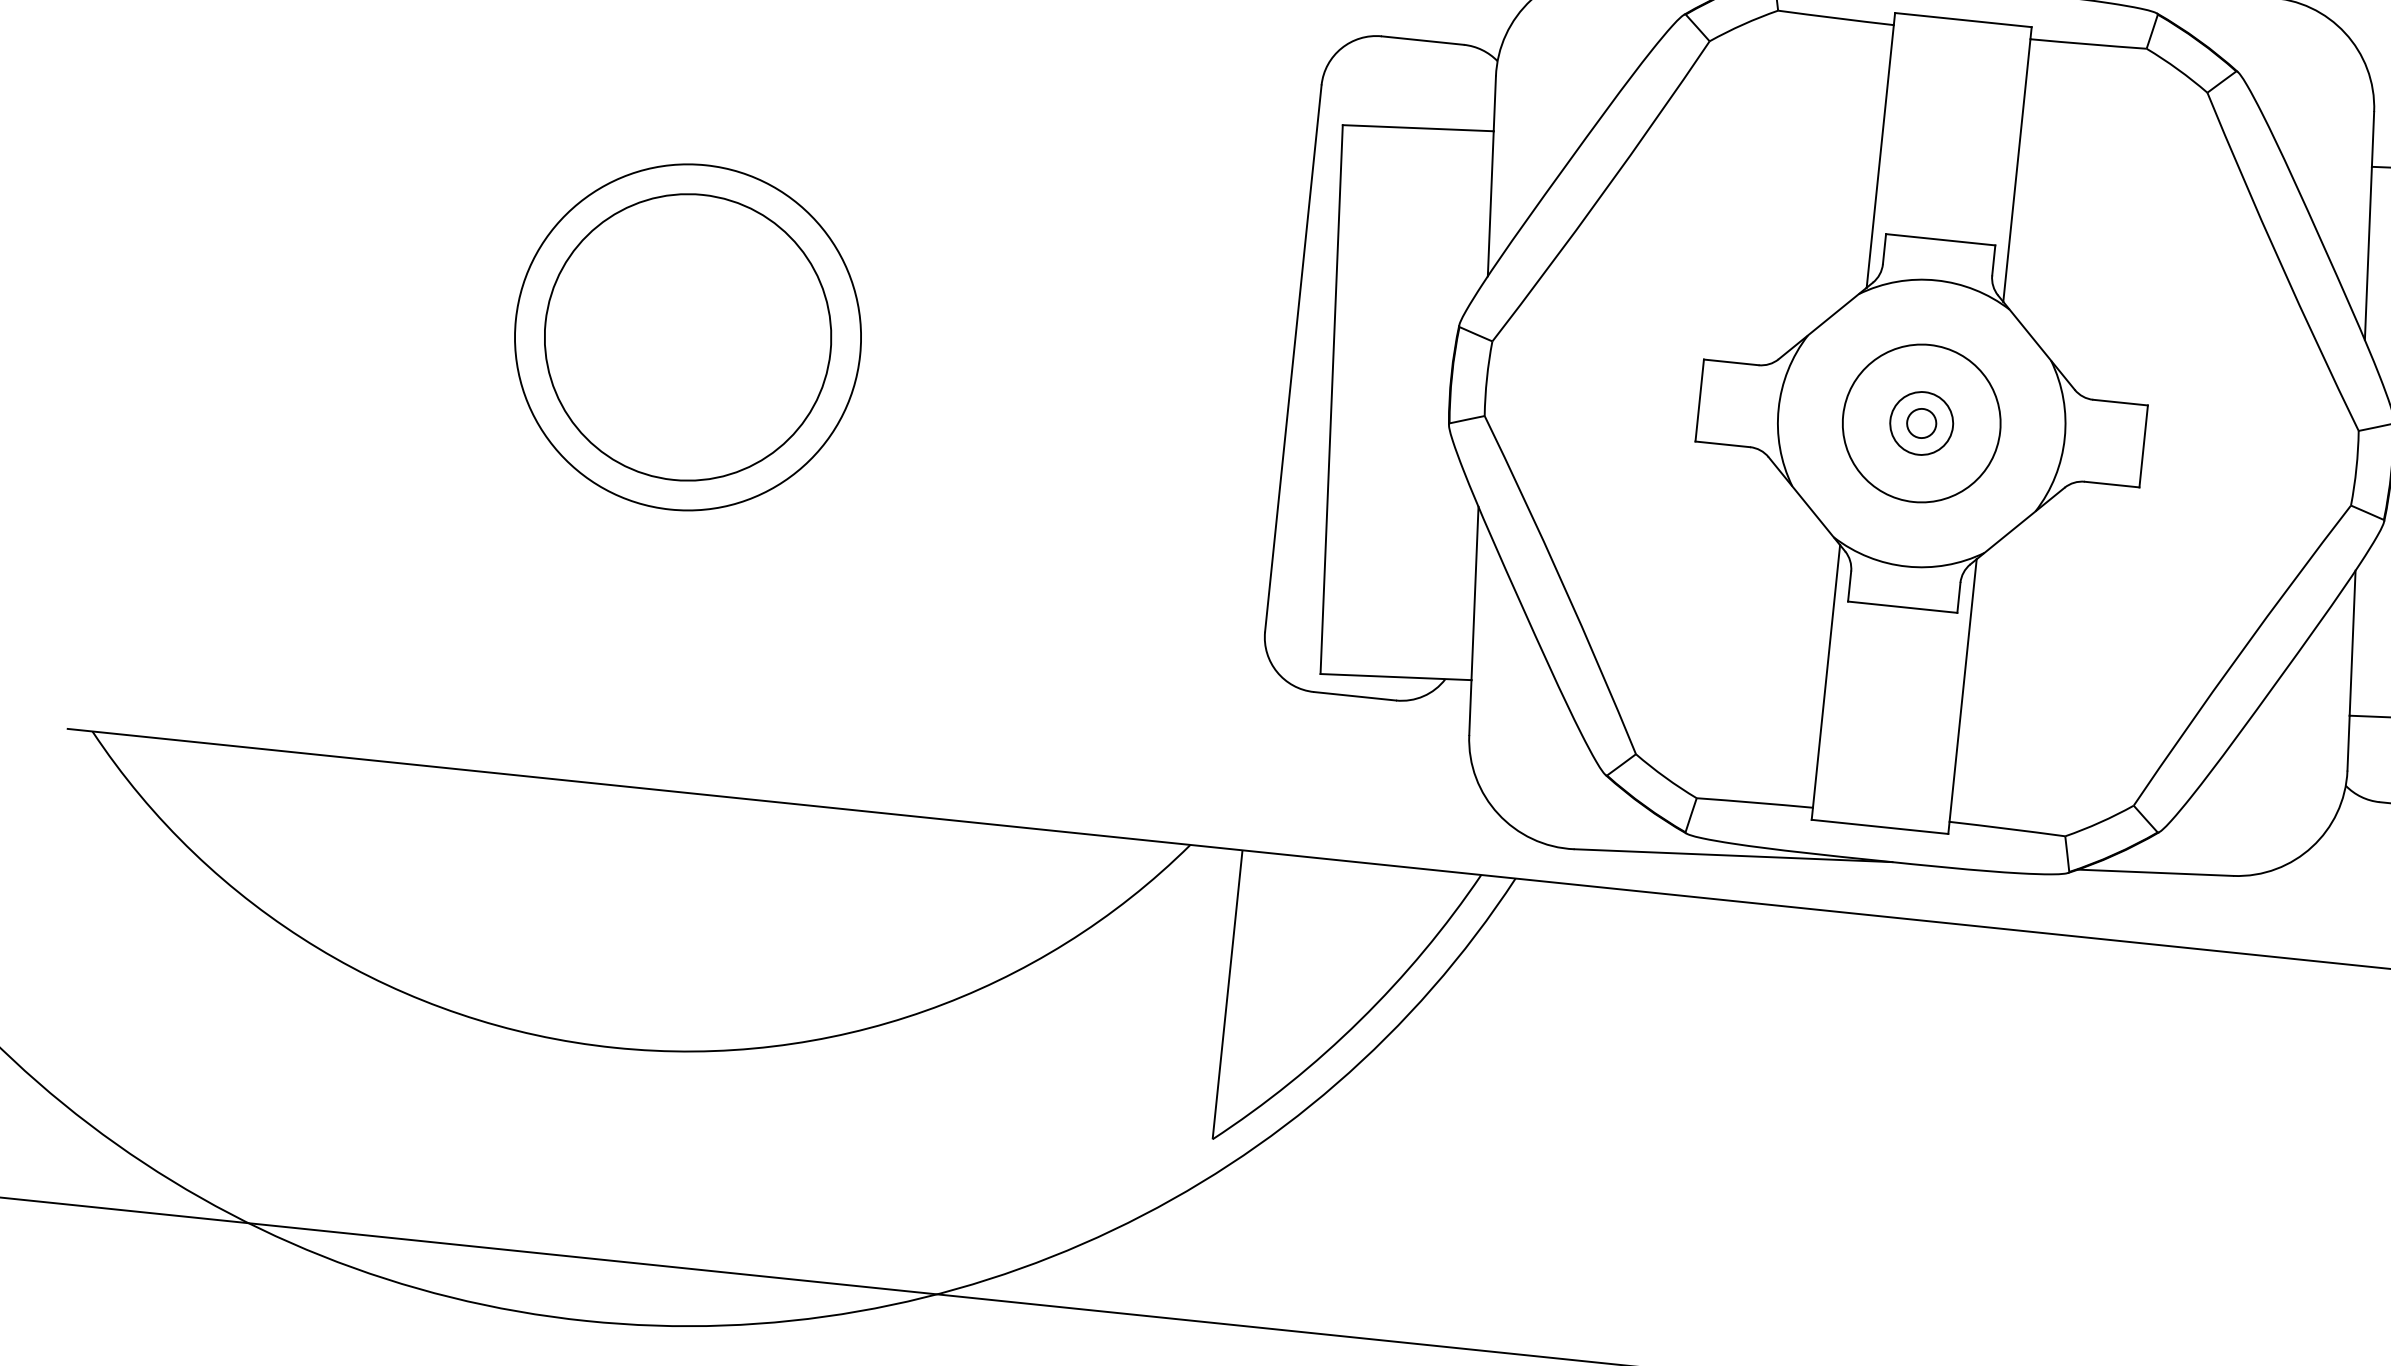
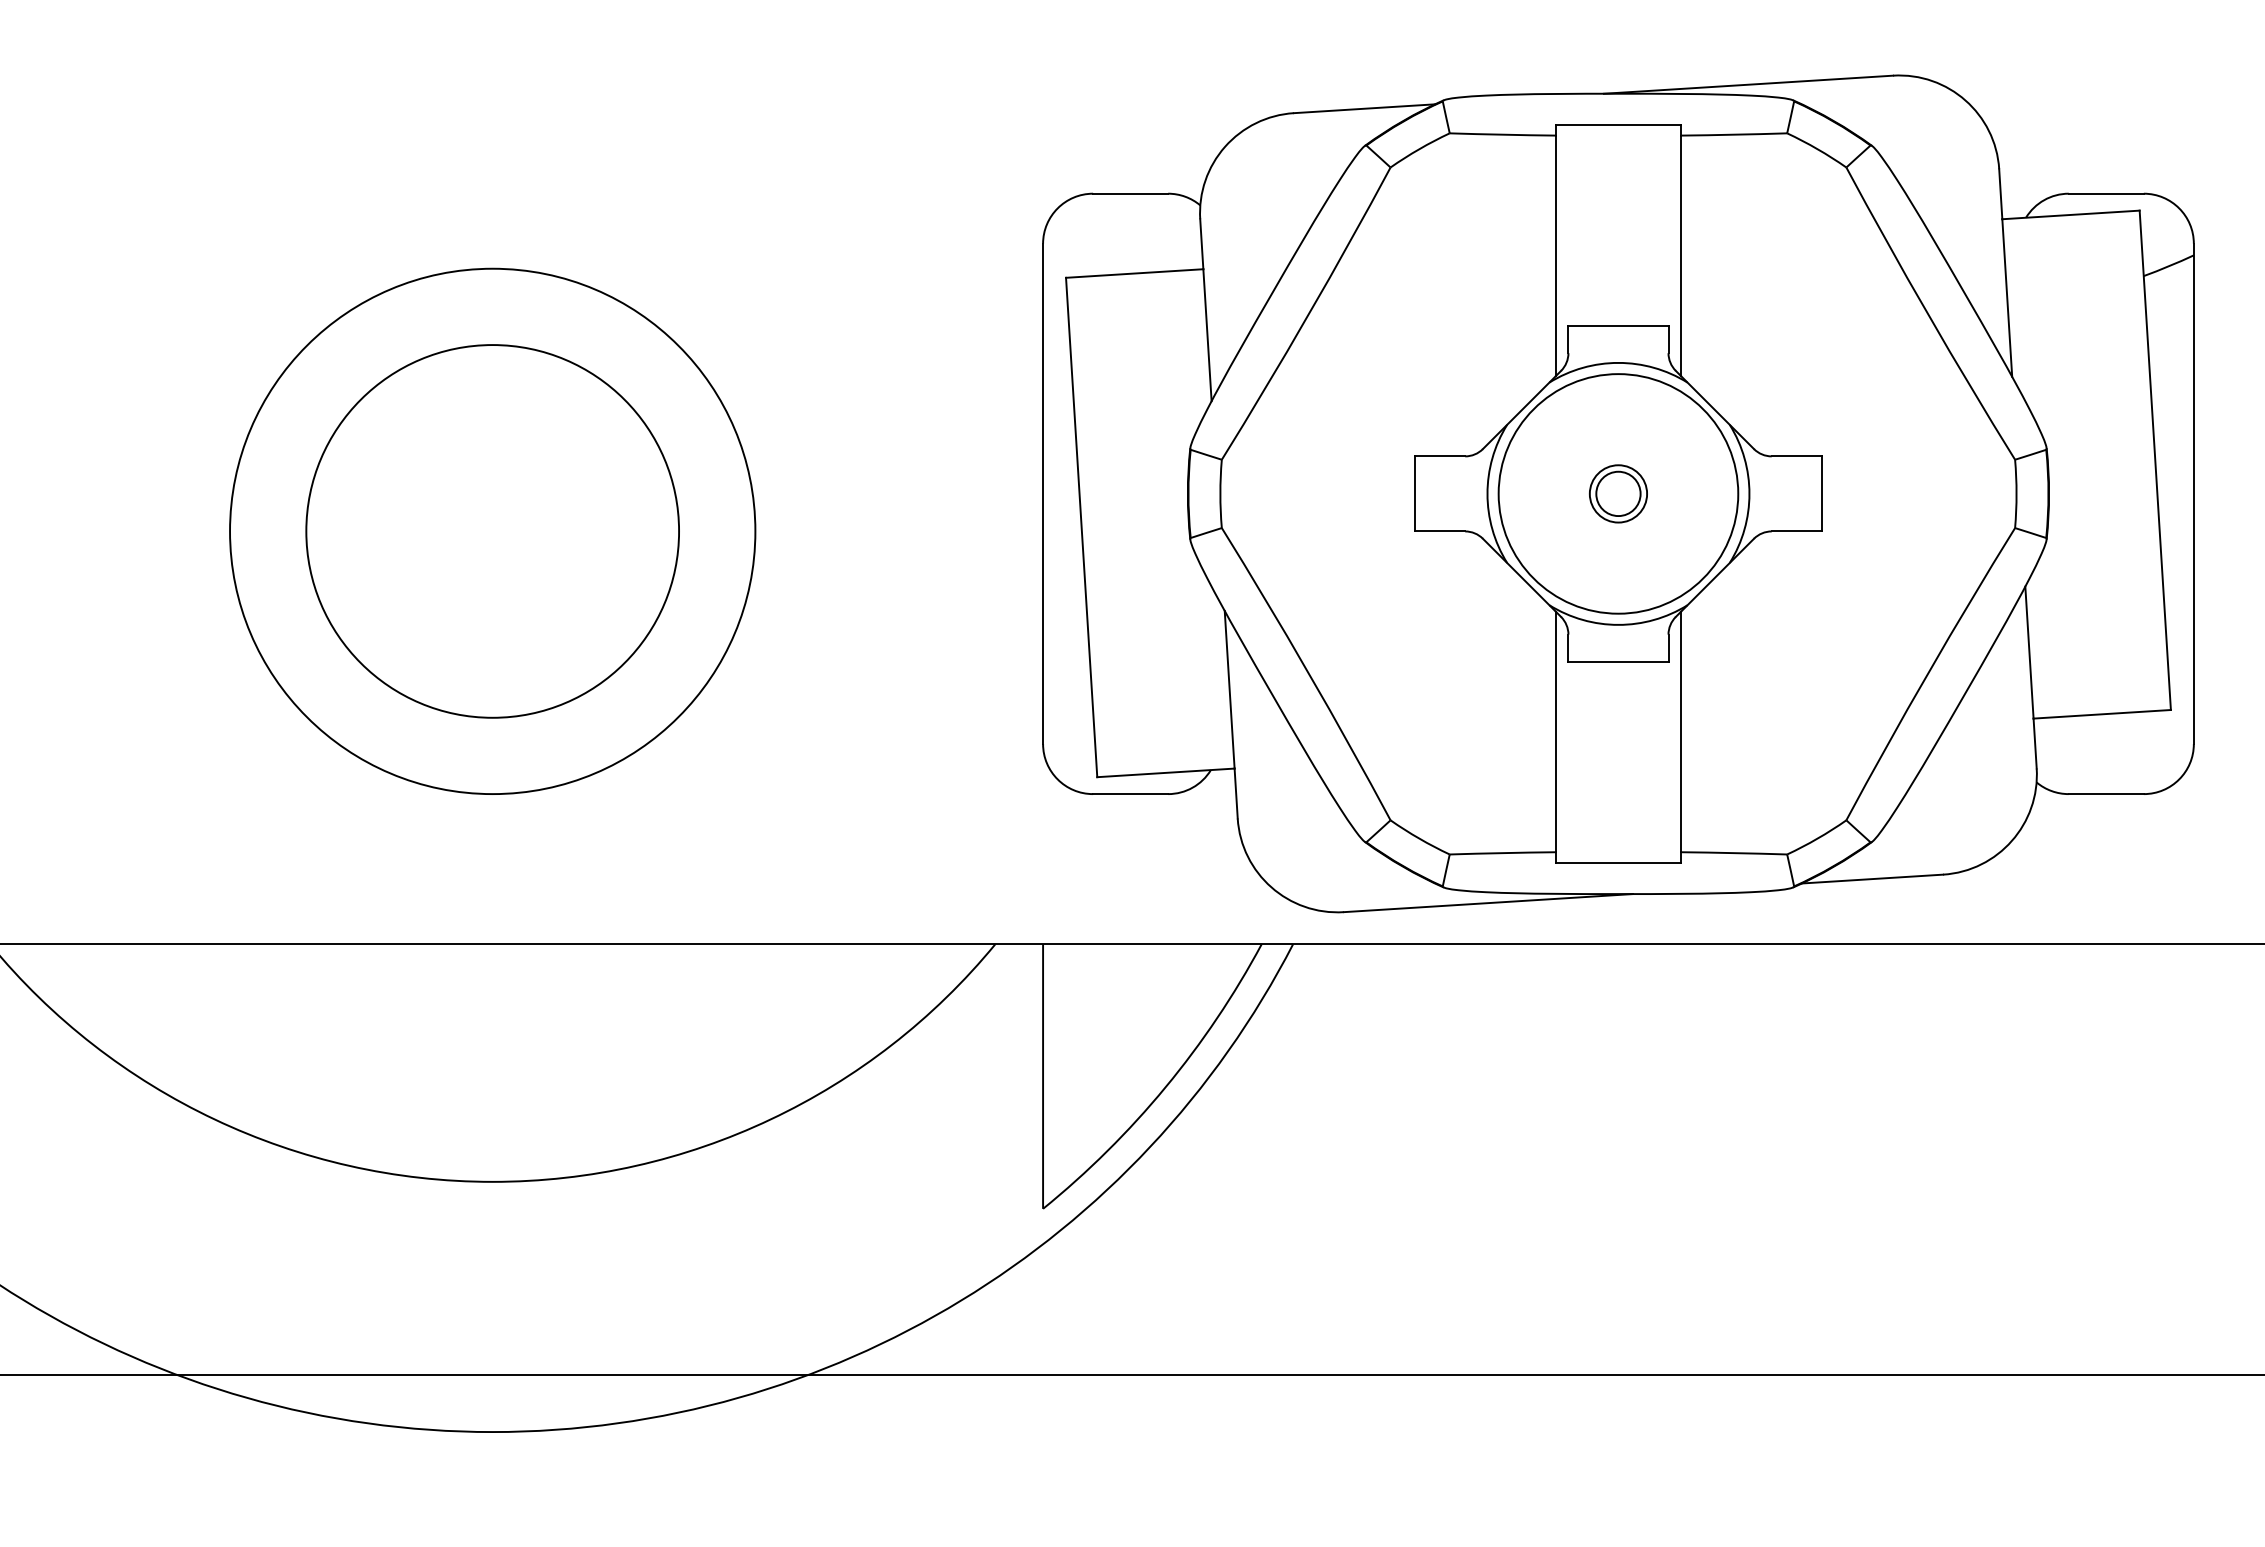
circle: (687, 337) -> (492, 531), size x1.43
circle: (687, 337) -> (492, 531), size x1.67
circle: (1921, 423) -> (1618, 493), size x1.67
circle: (1921, 423) -> (1618, 493), size x1.67

